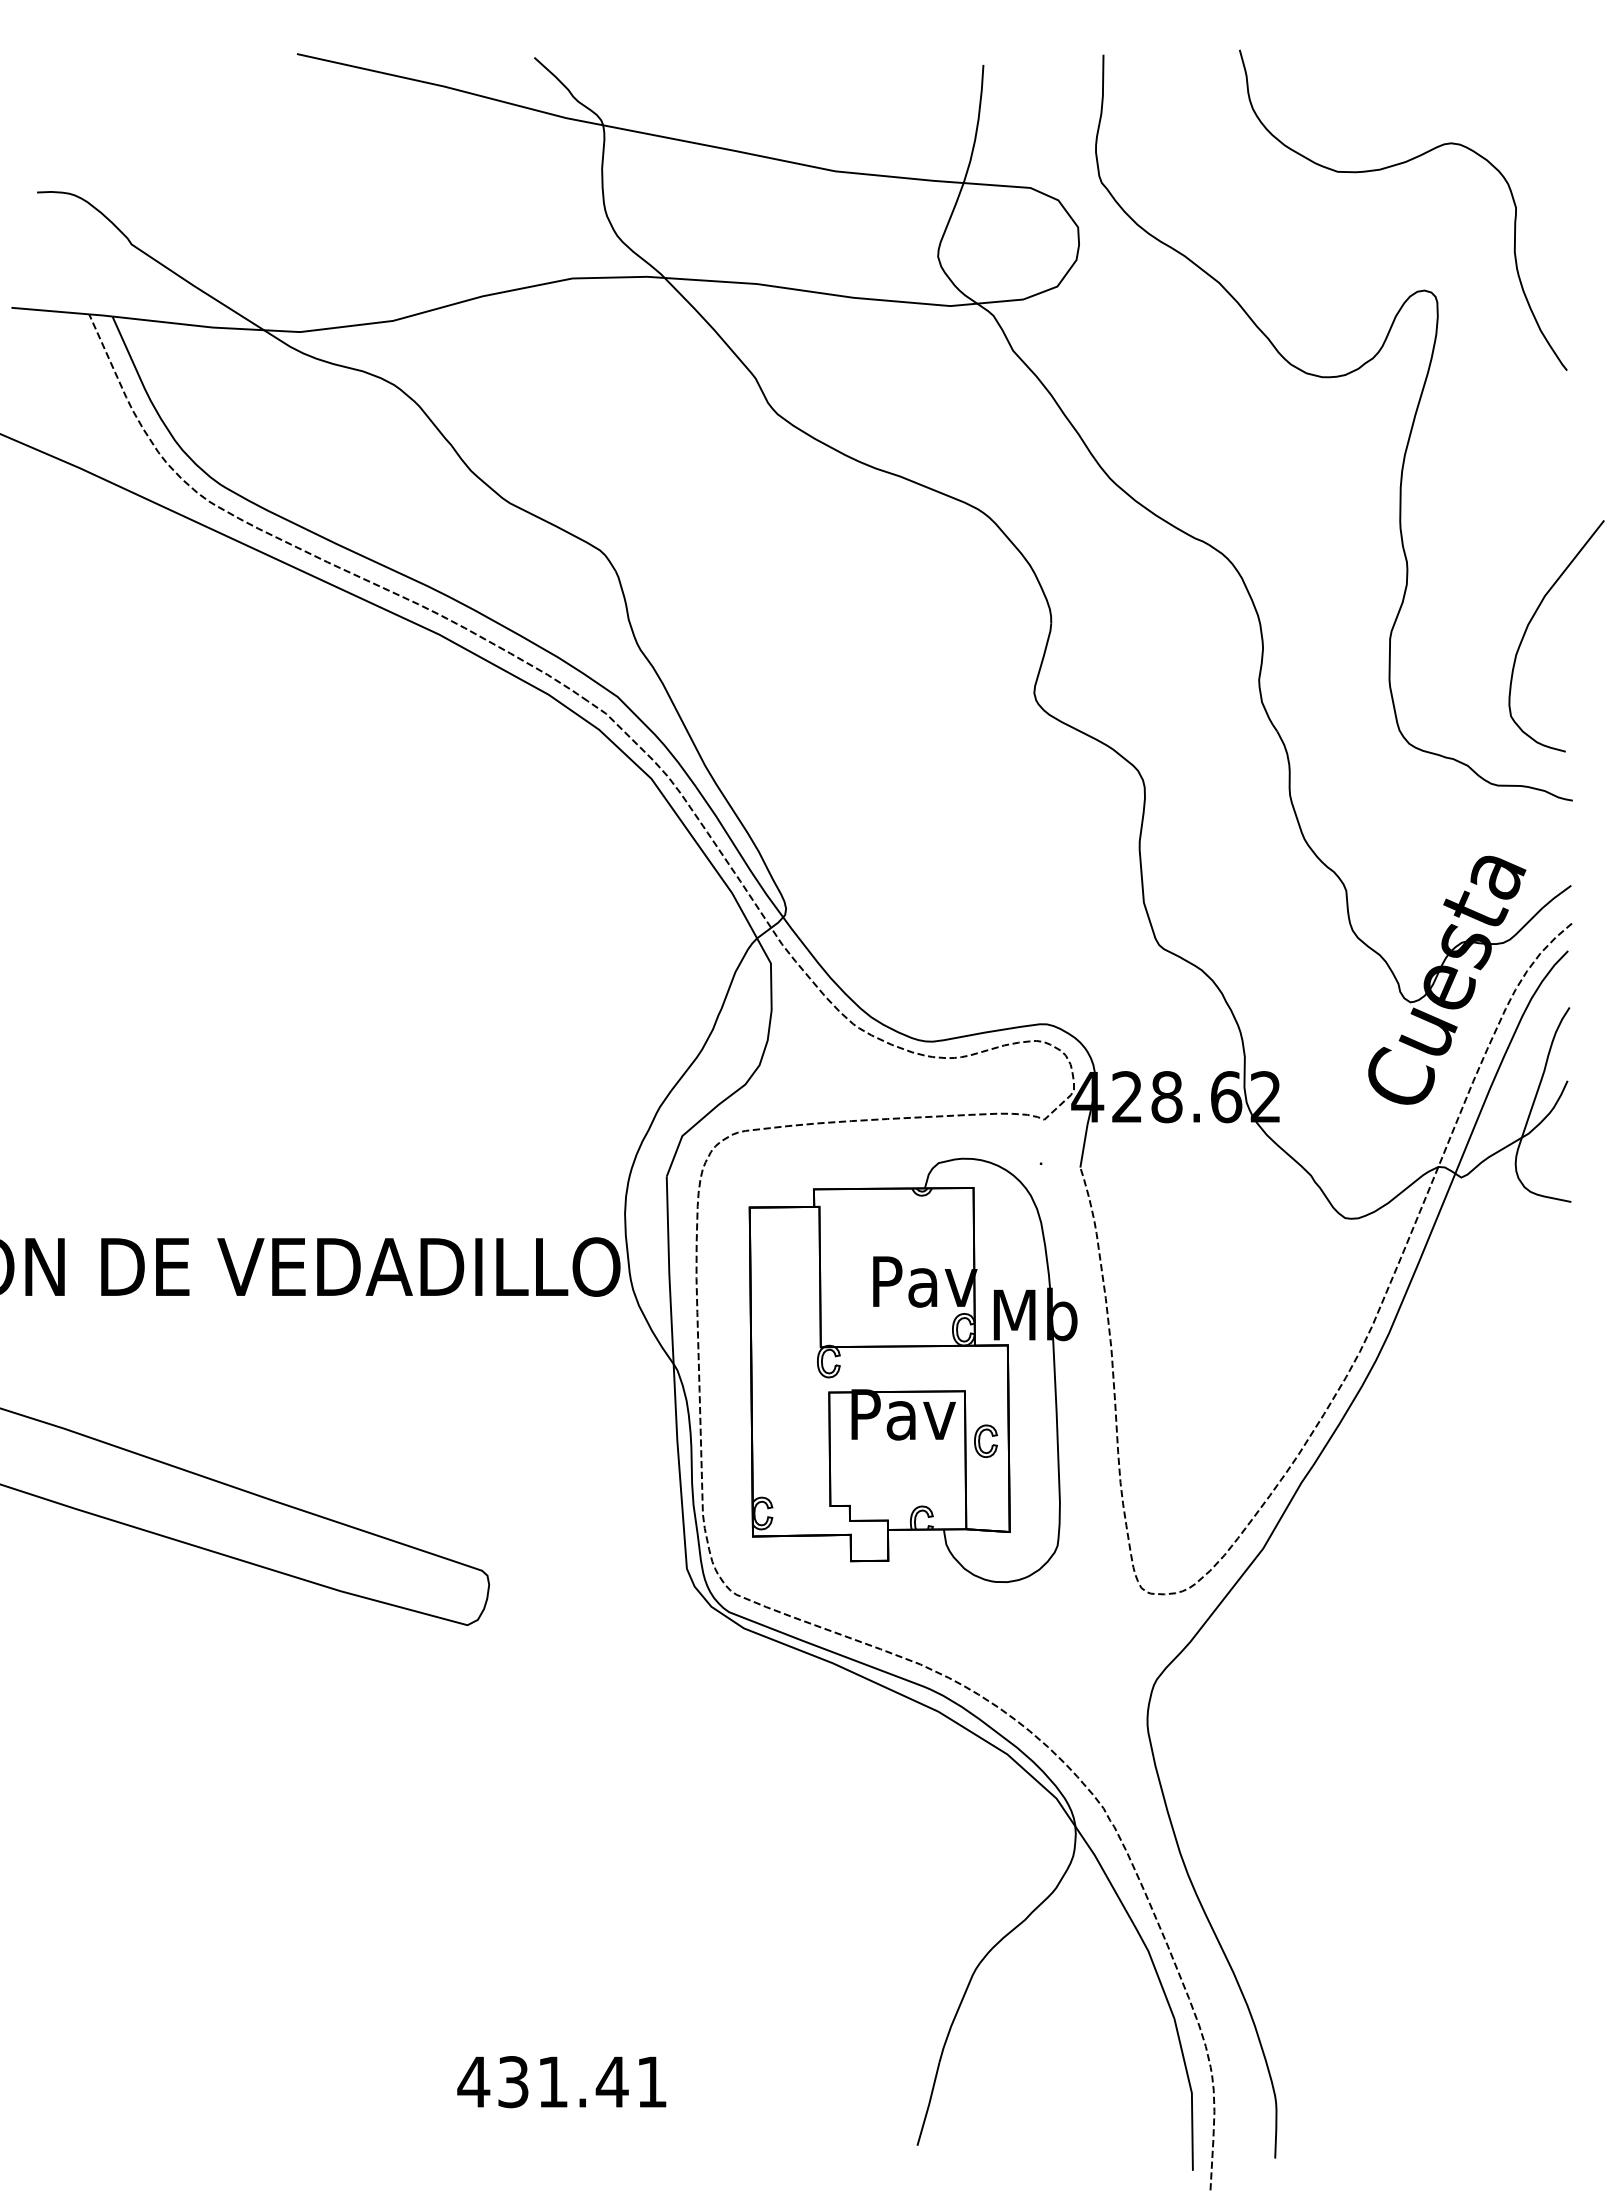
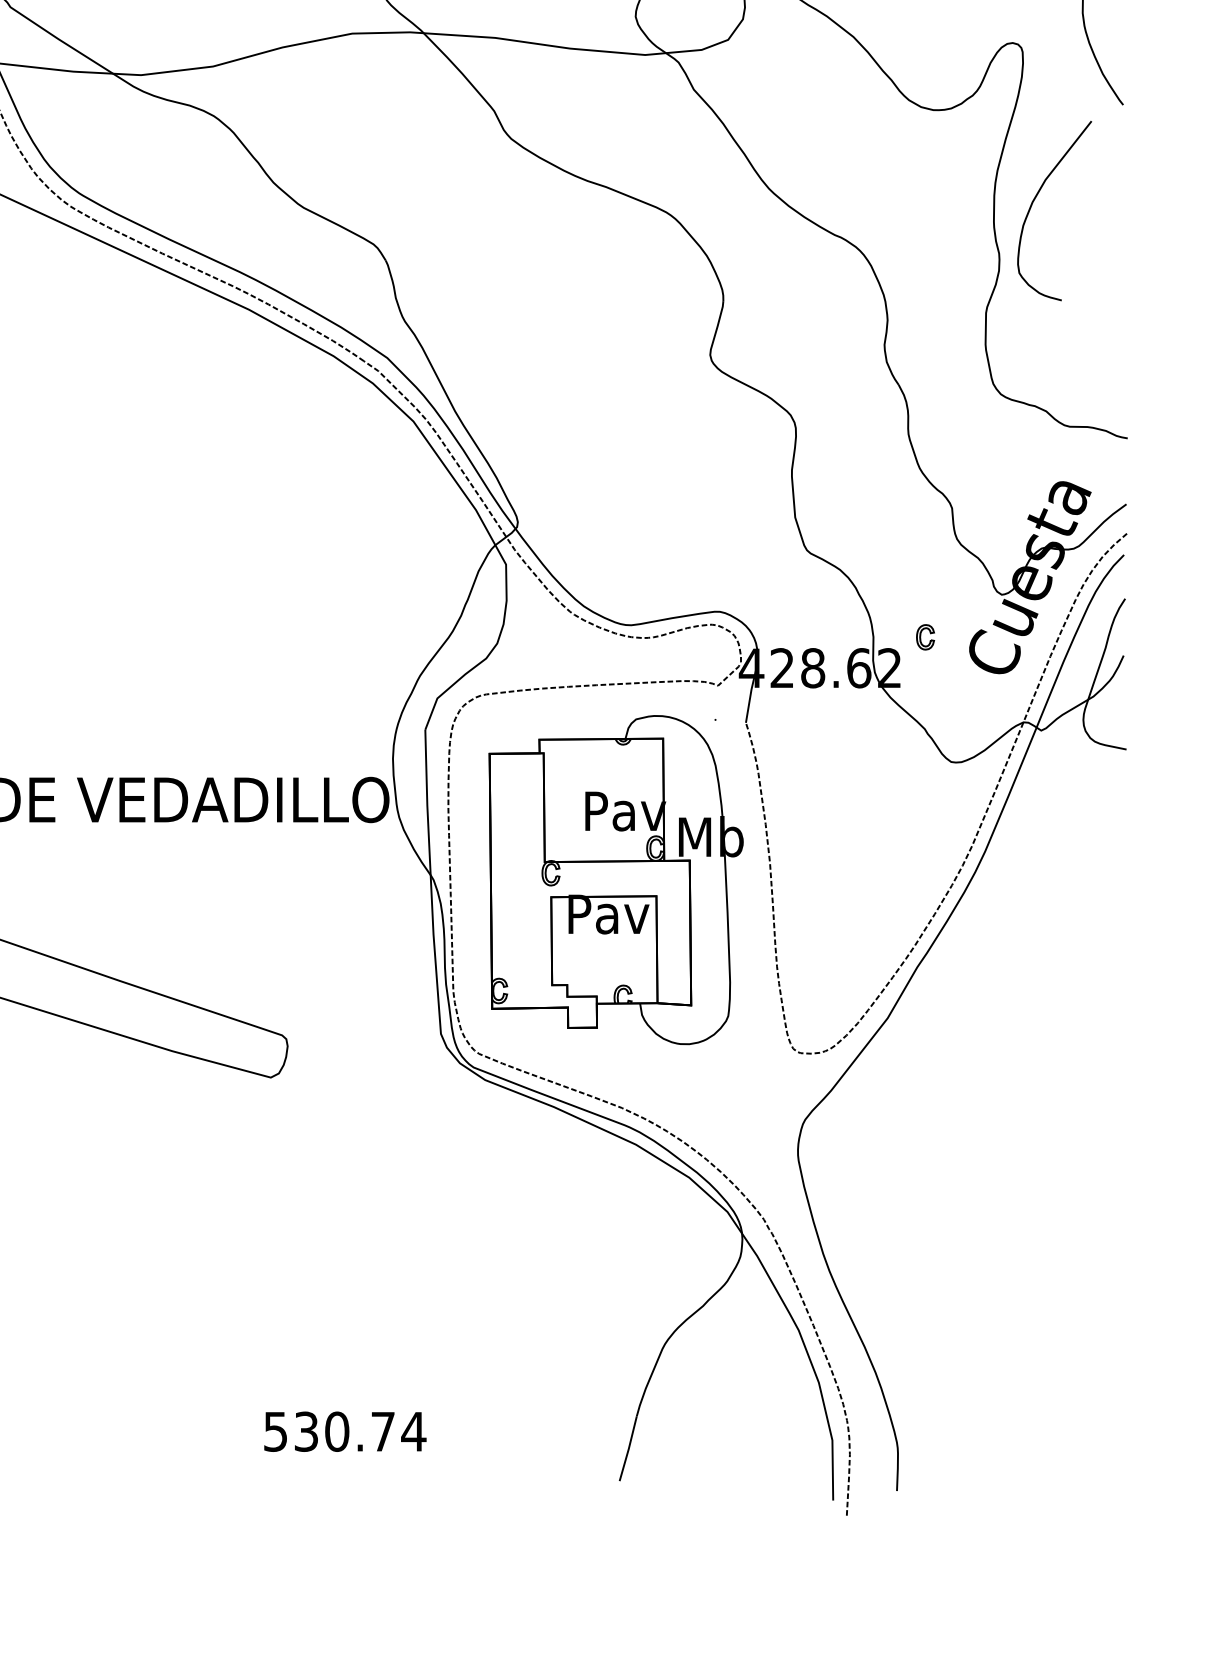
curve: (1530, 623) -> (1034, 201), moved
part: (985, 1440) -> (925, 636), moved
text: (562, 2082) -> (344, 1432), 431.41 -> 530.74

